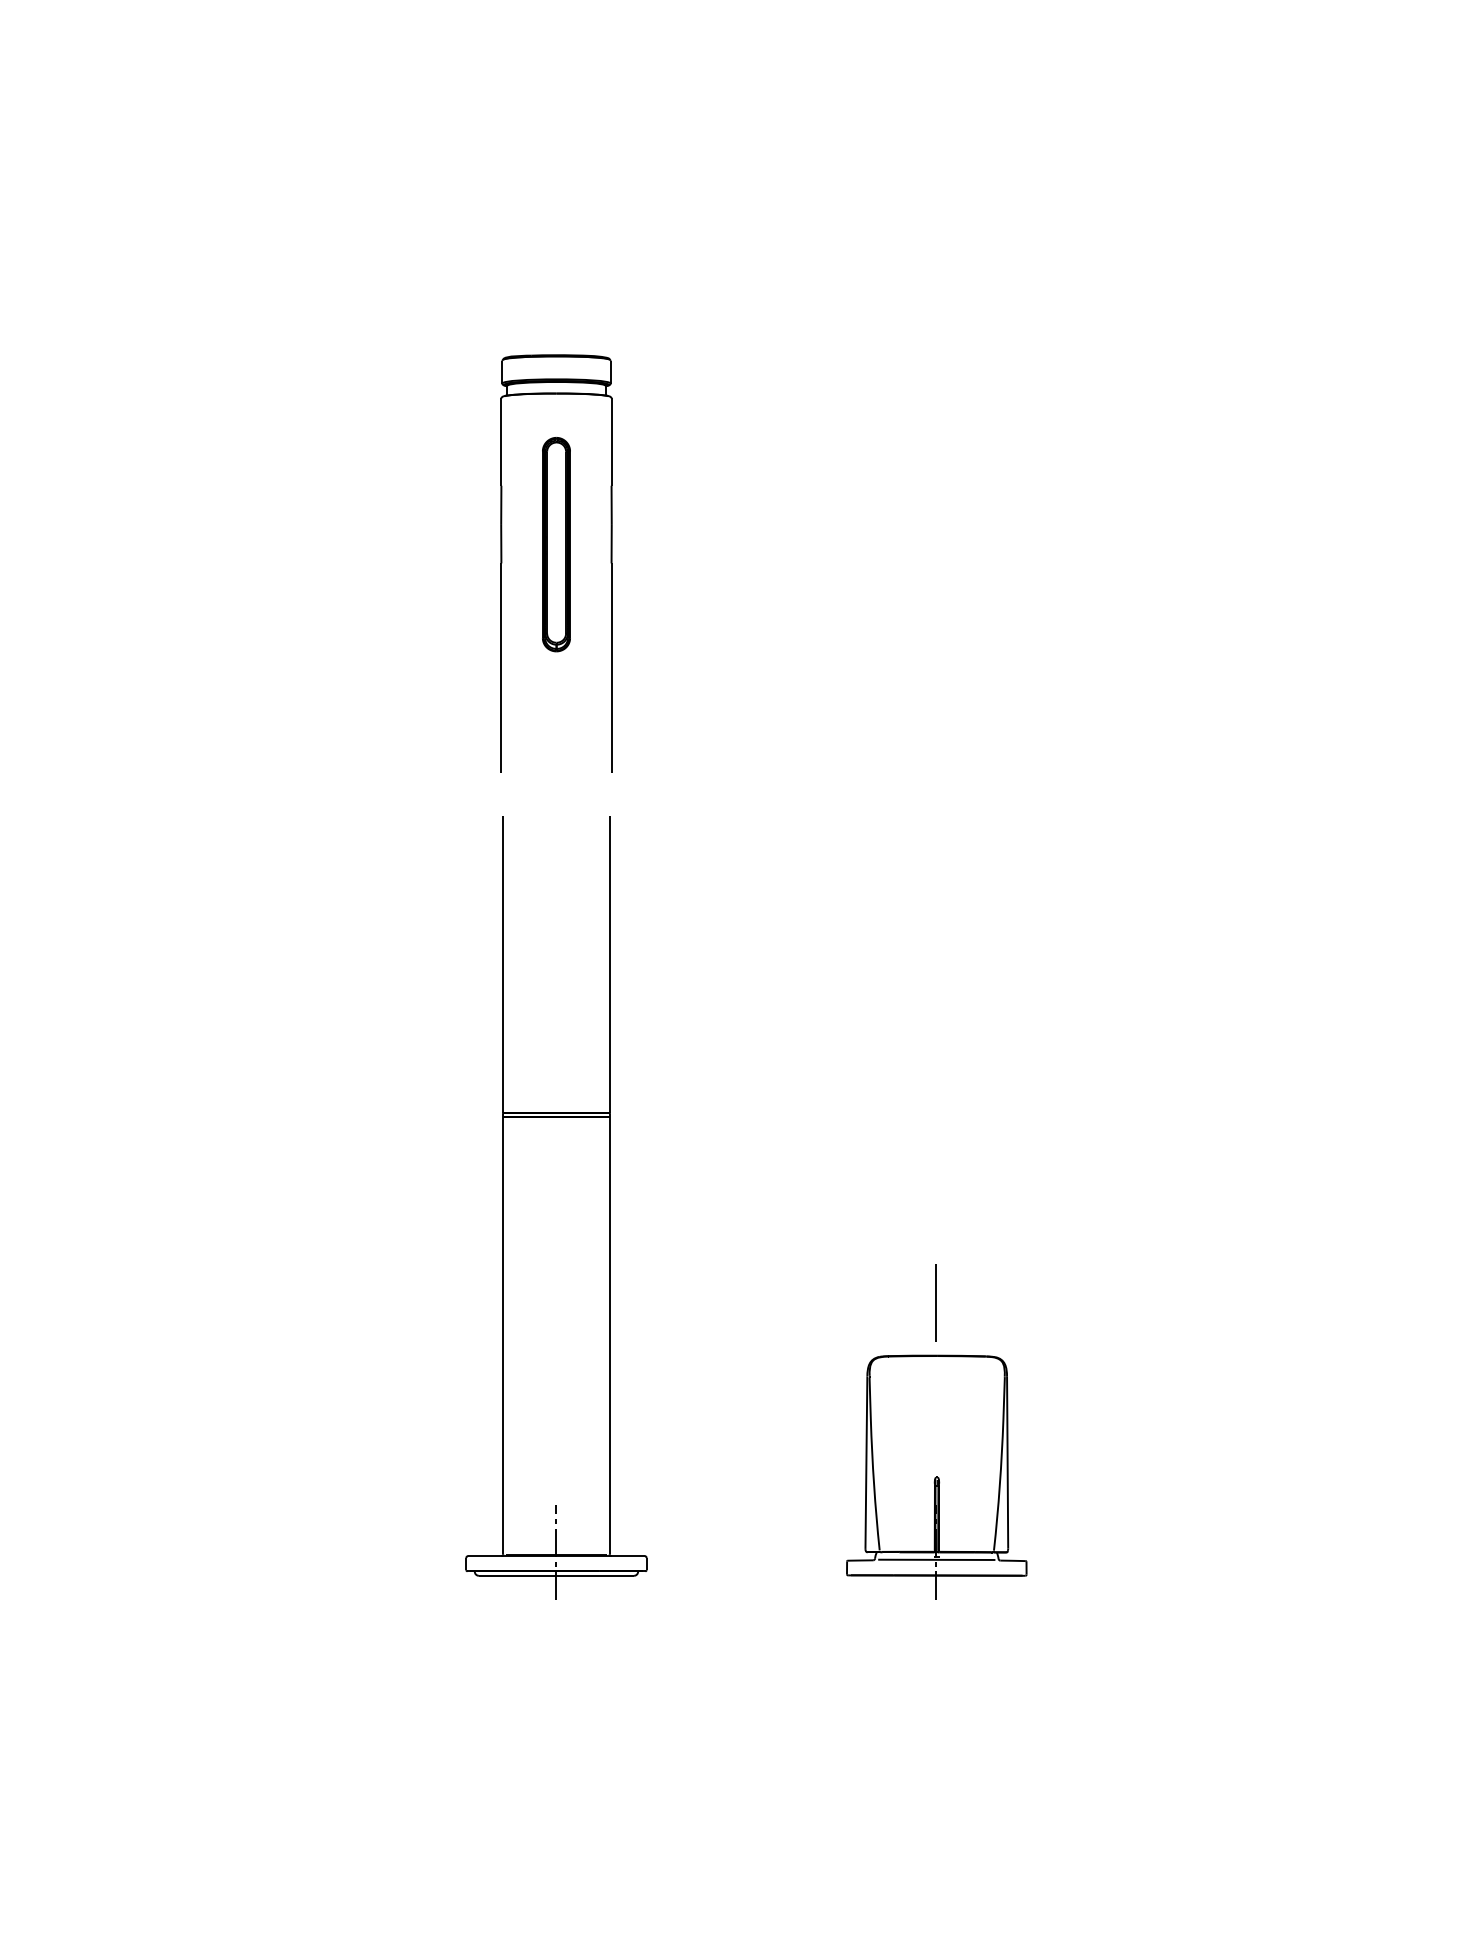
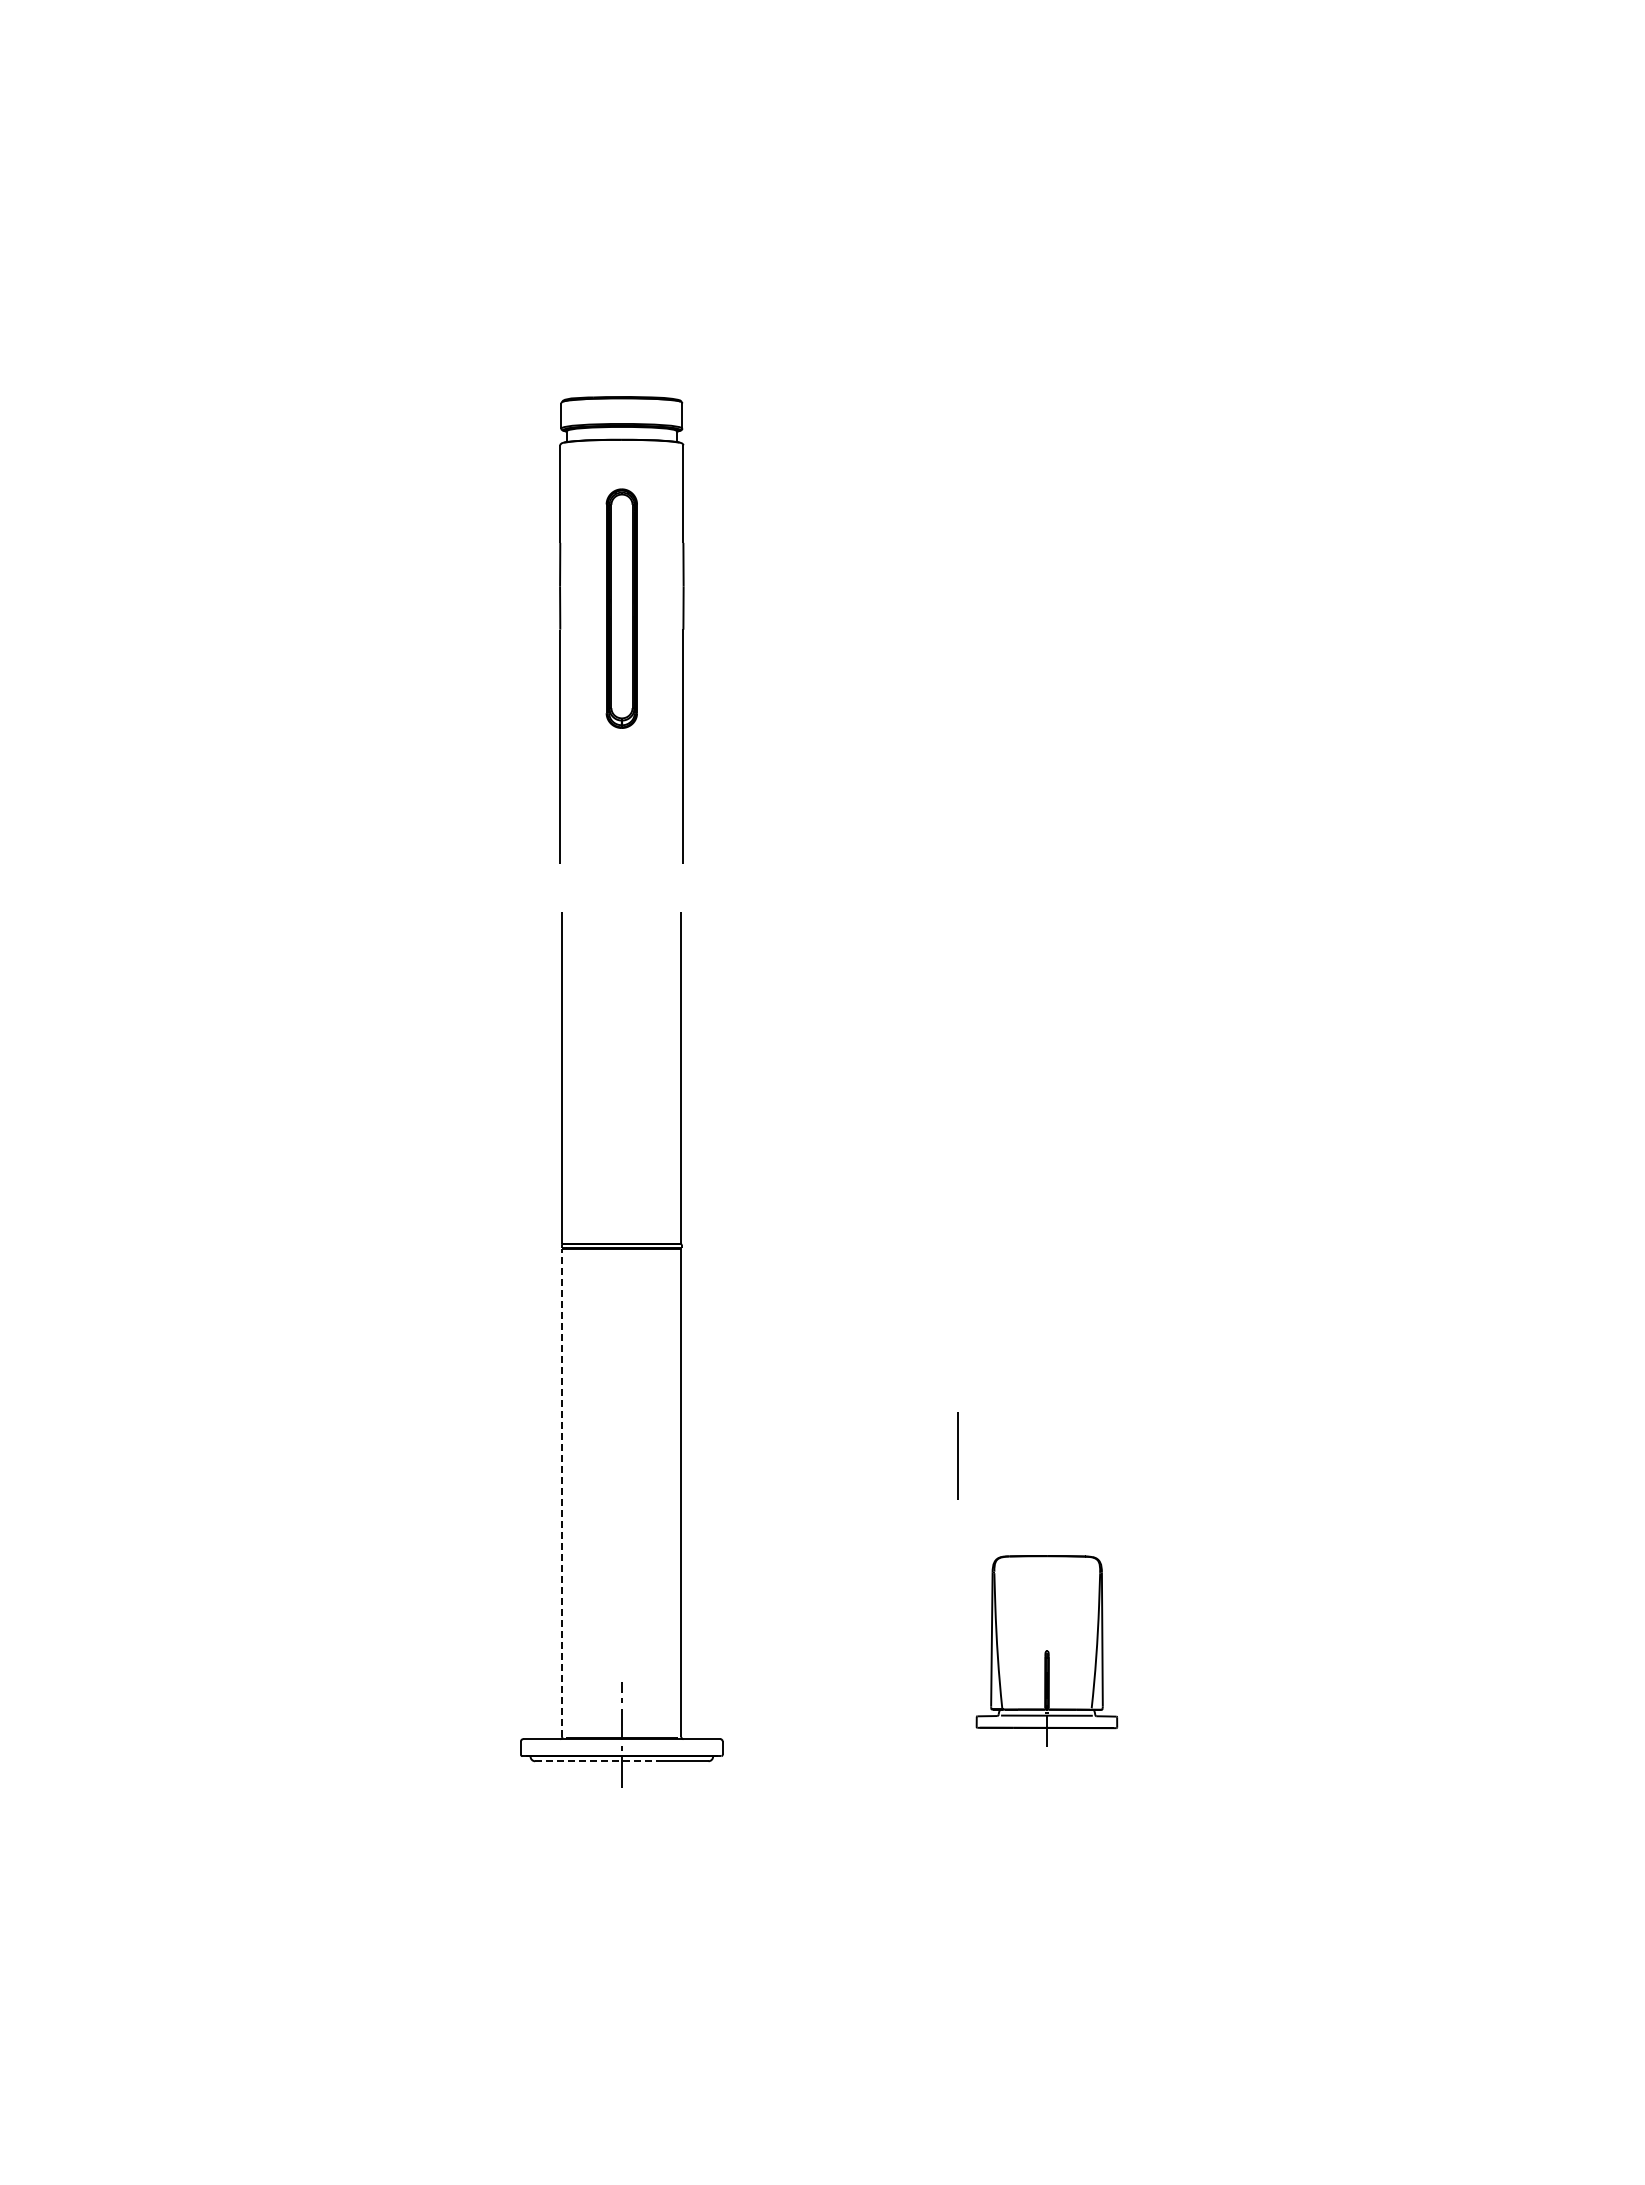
line: (935, 1302) -> (957, 1455), moved
line: (503, 1335) -> (562, 1492), solid -> dashed
part: (936, 1476) -> (1046, 1650), size x0.7
line: (535, 1576) -> (598, 1761), solid -> dashed

